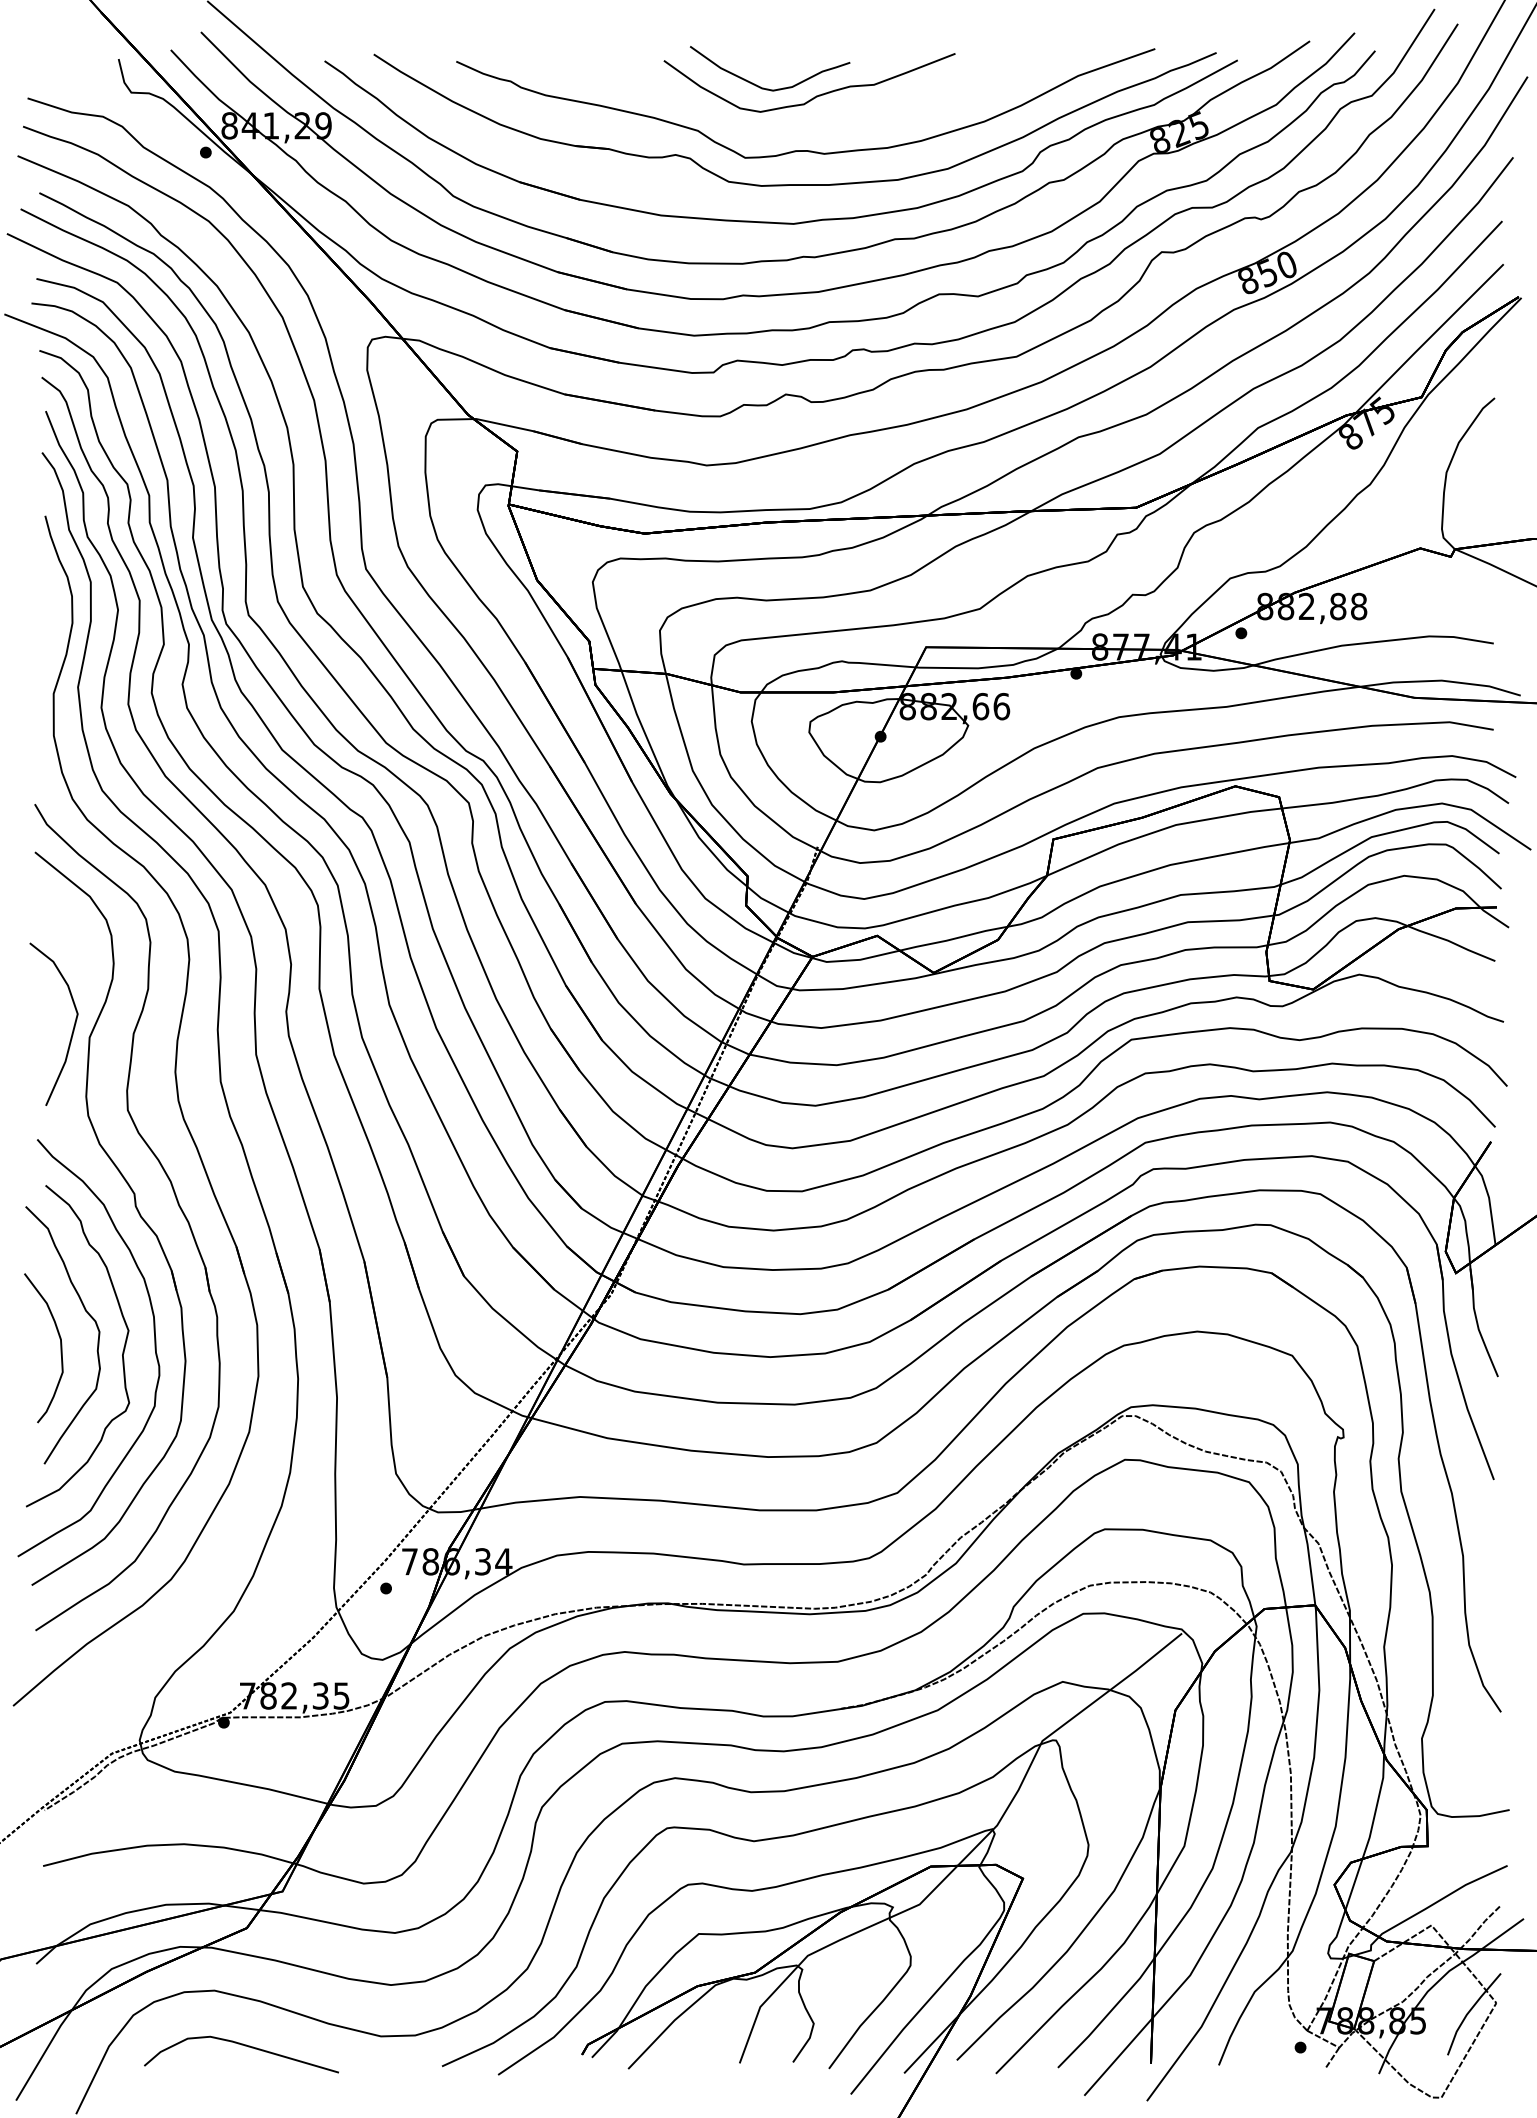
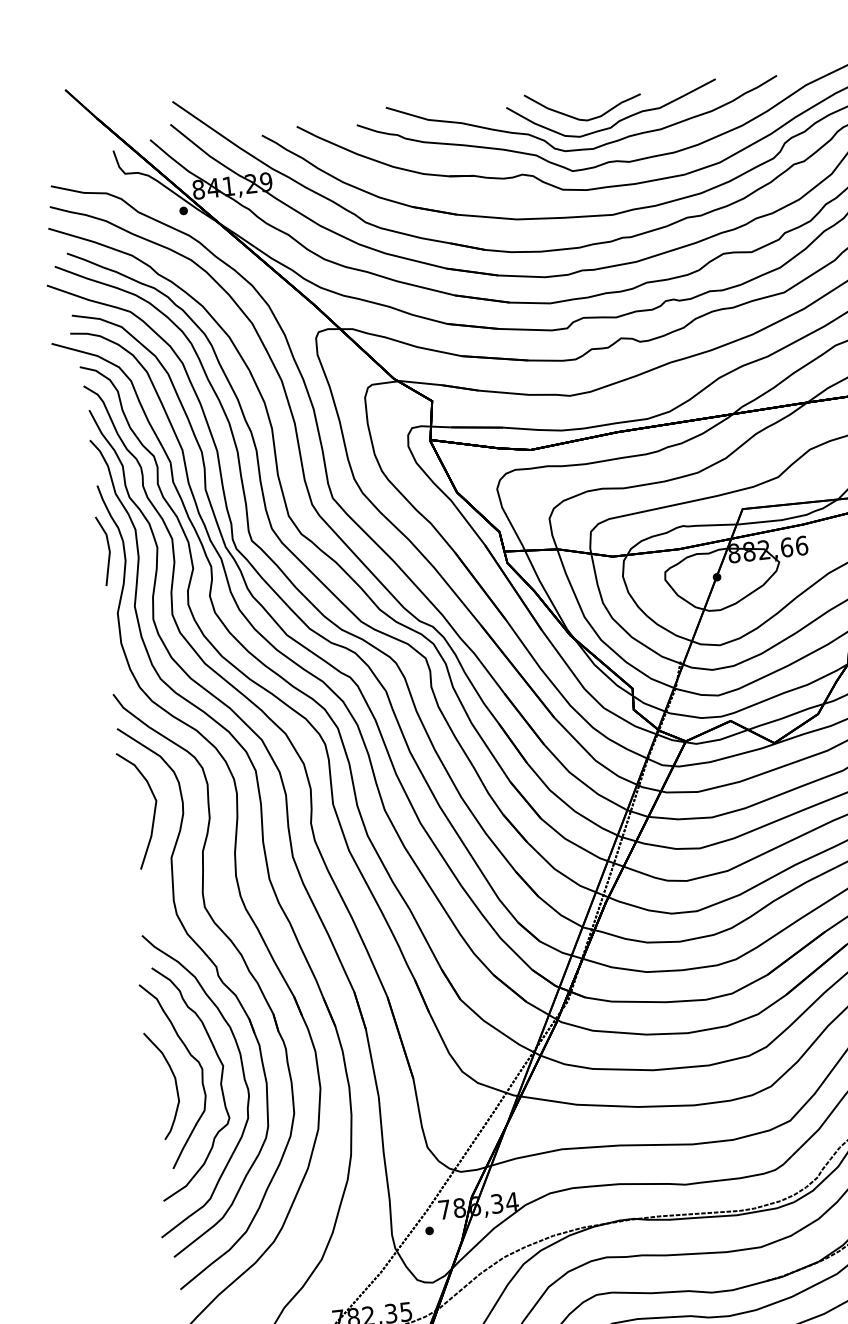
curve: (759, 128) -> (580, 148), added
line: (51, 606) -> (109, 550), added
curve: (72, 1029) -> (153, 812), moved

